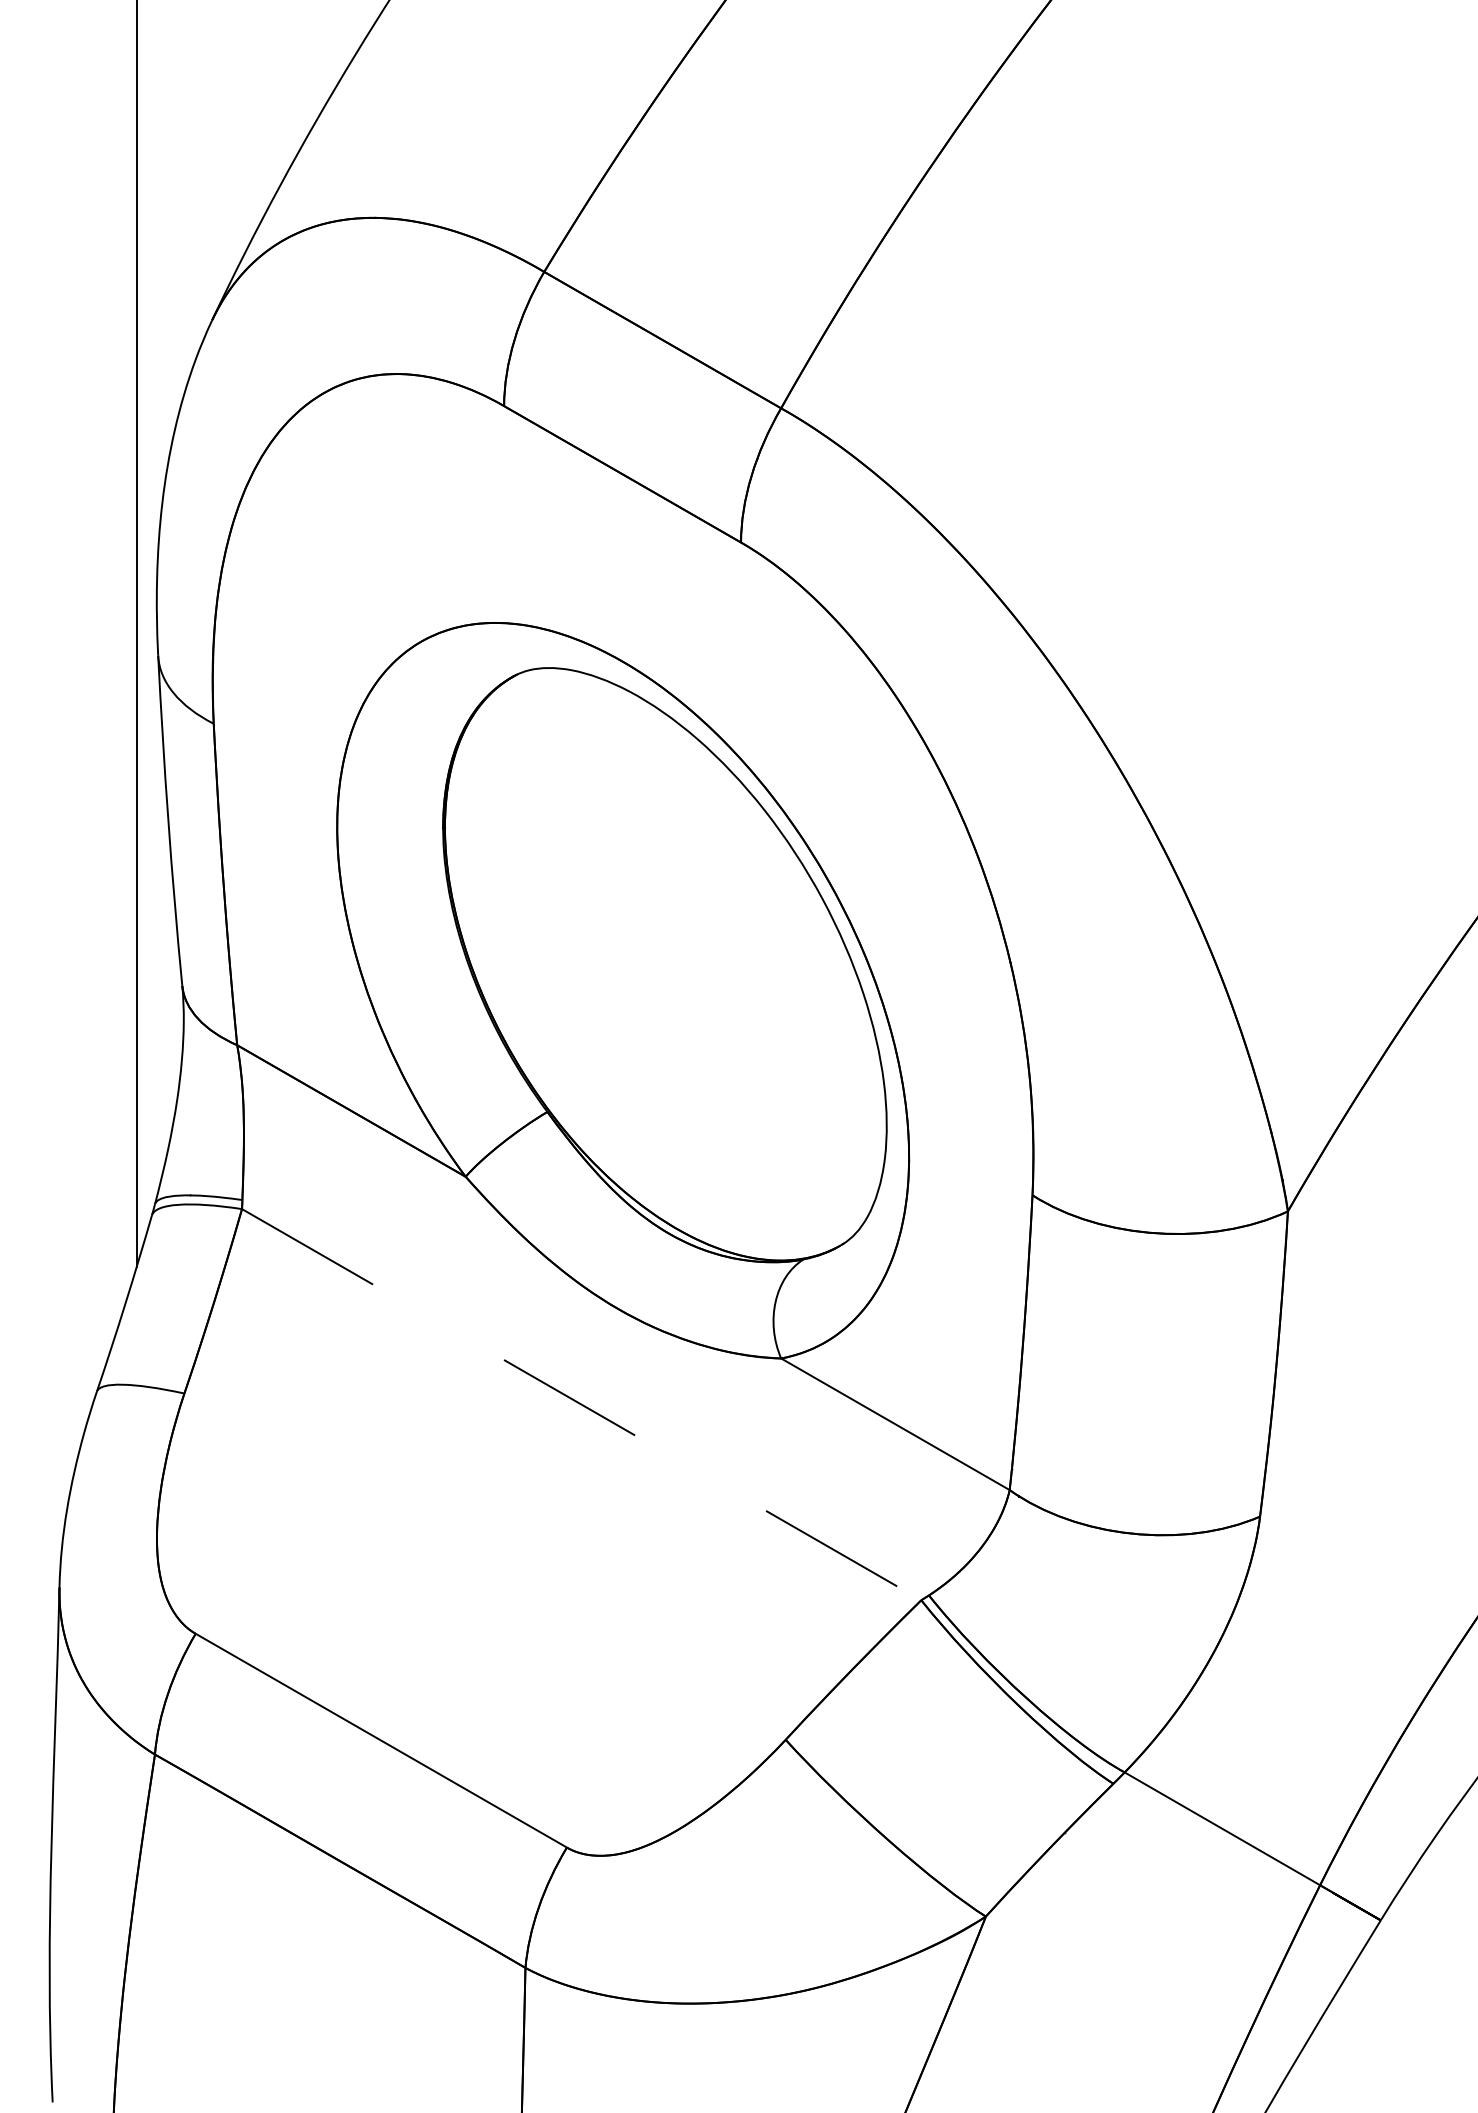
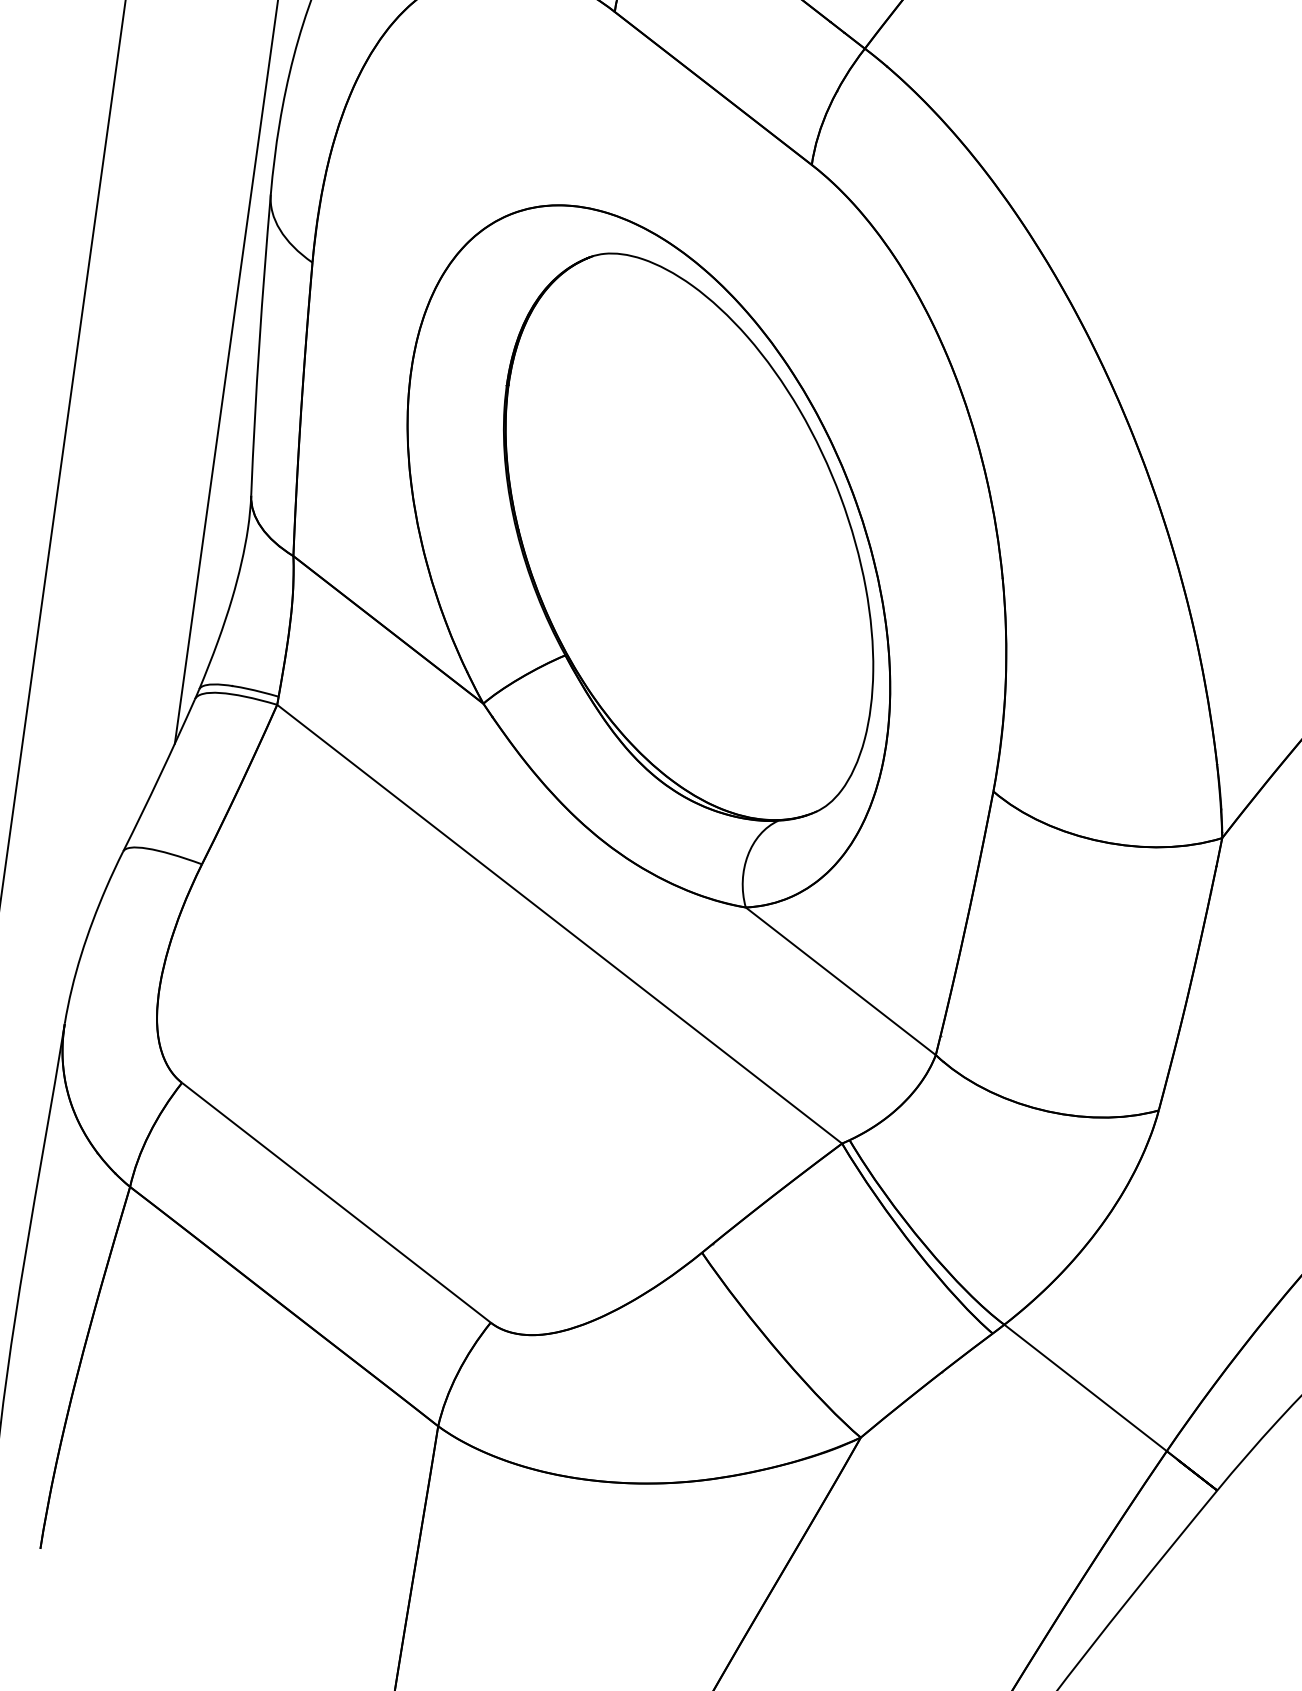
line: (581, 1404) -> (559, 924), dashed -> solid

